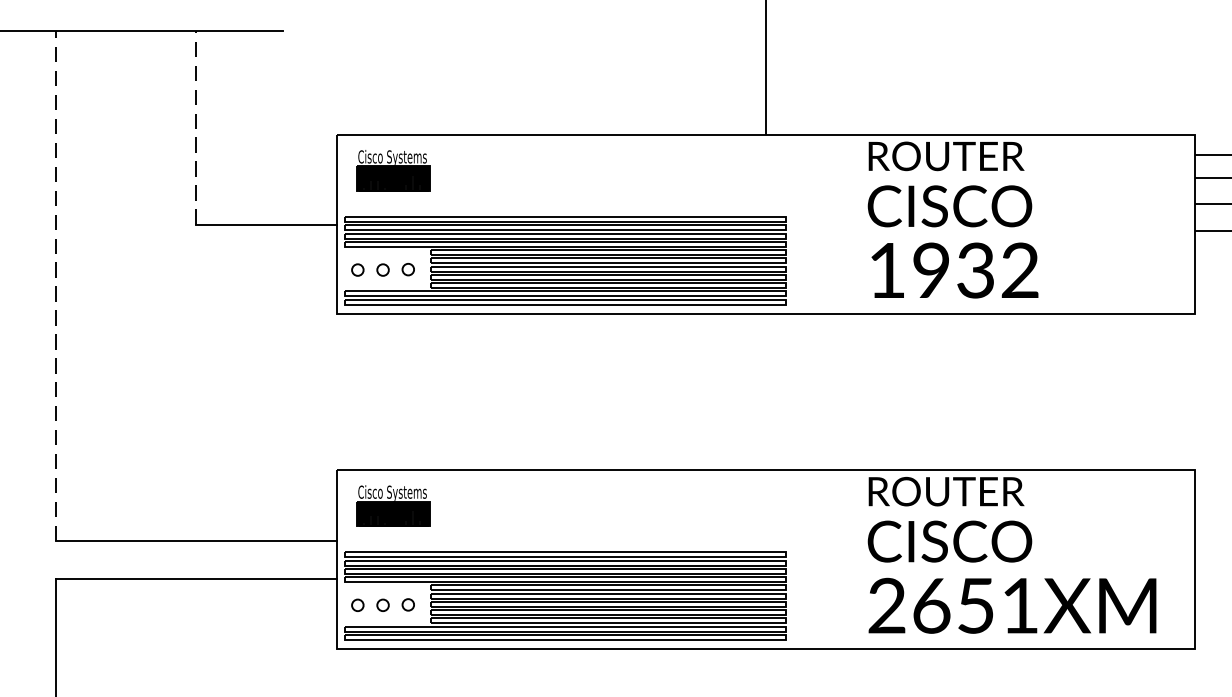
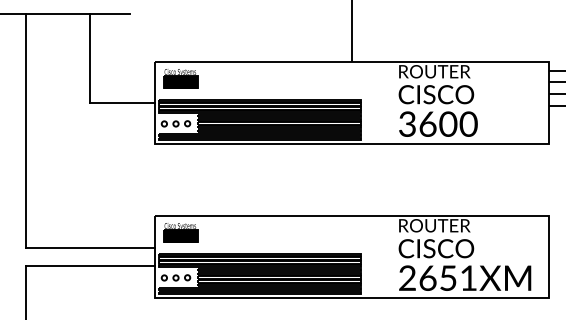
line: (196, 127) -> (90, 58), dashed -> solid
text: (954, 269) -> (438, 123), 1932 -> 3600
line: (55, 284) -> (25, 130), dashed -> solid

